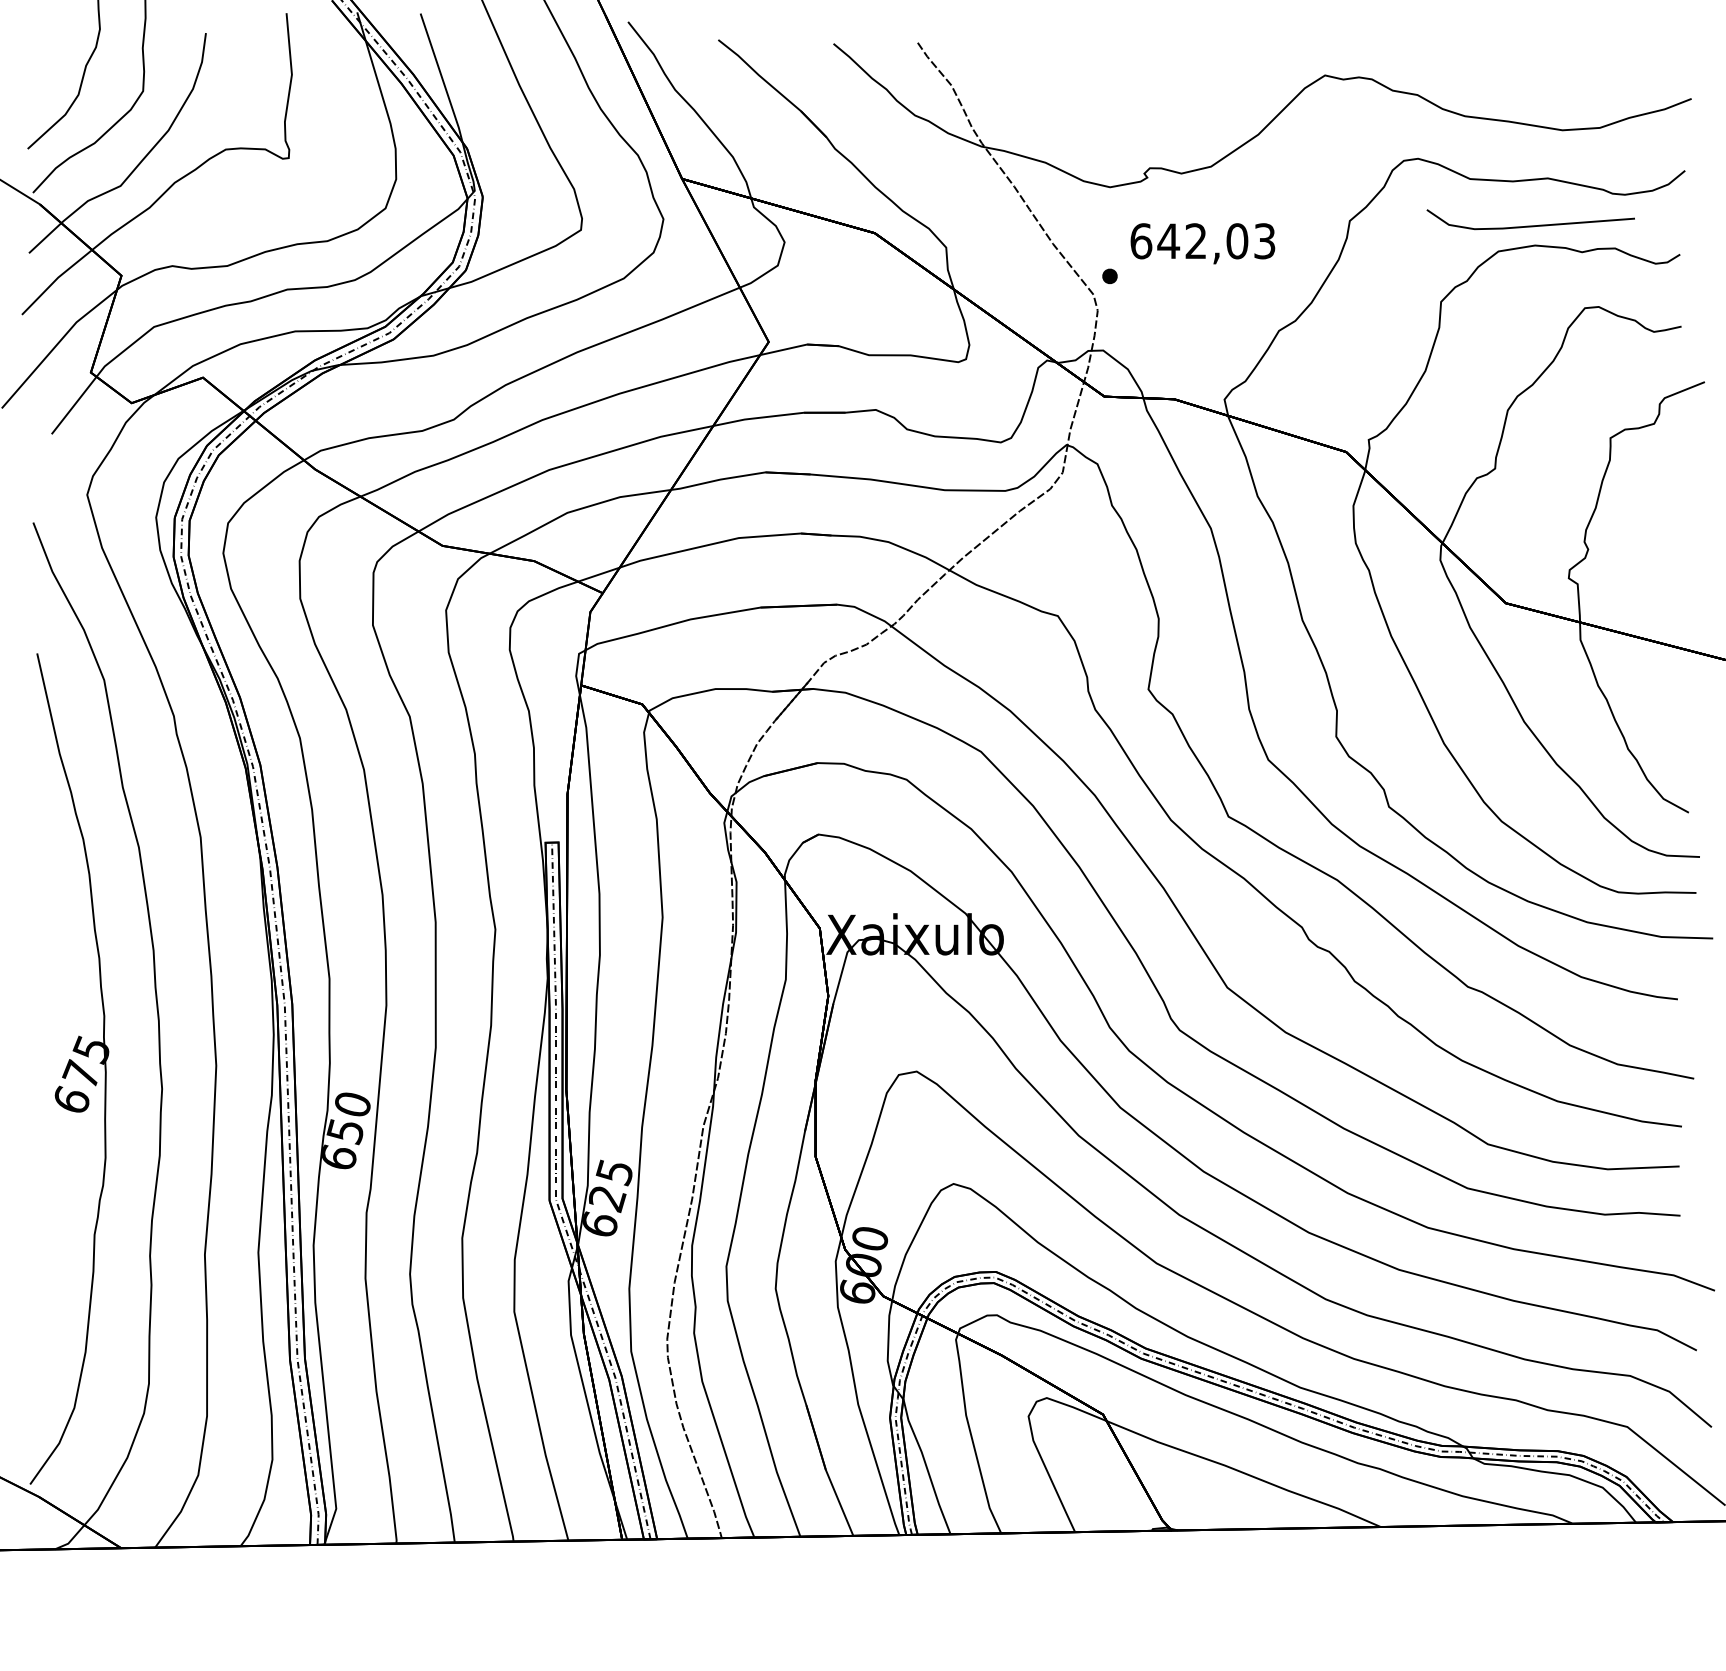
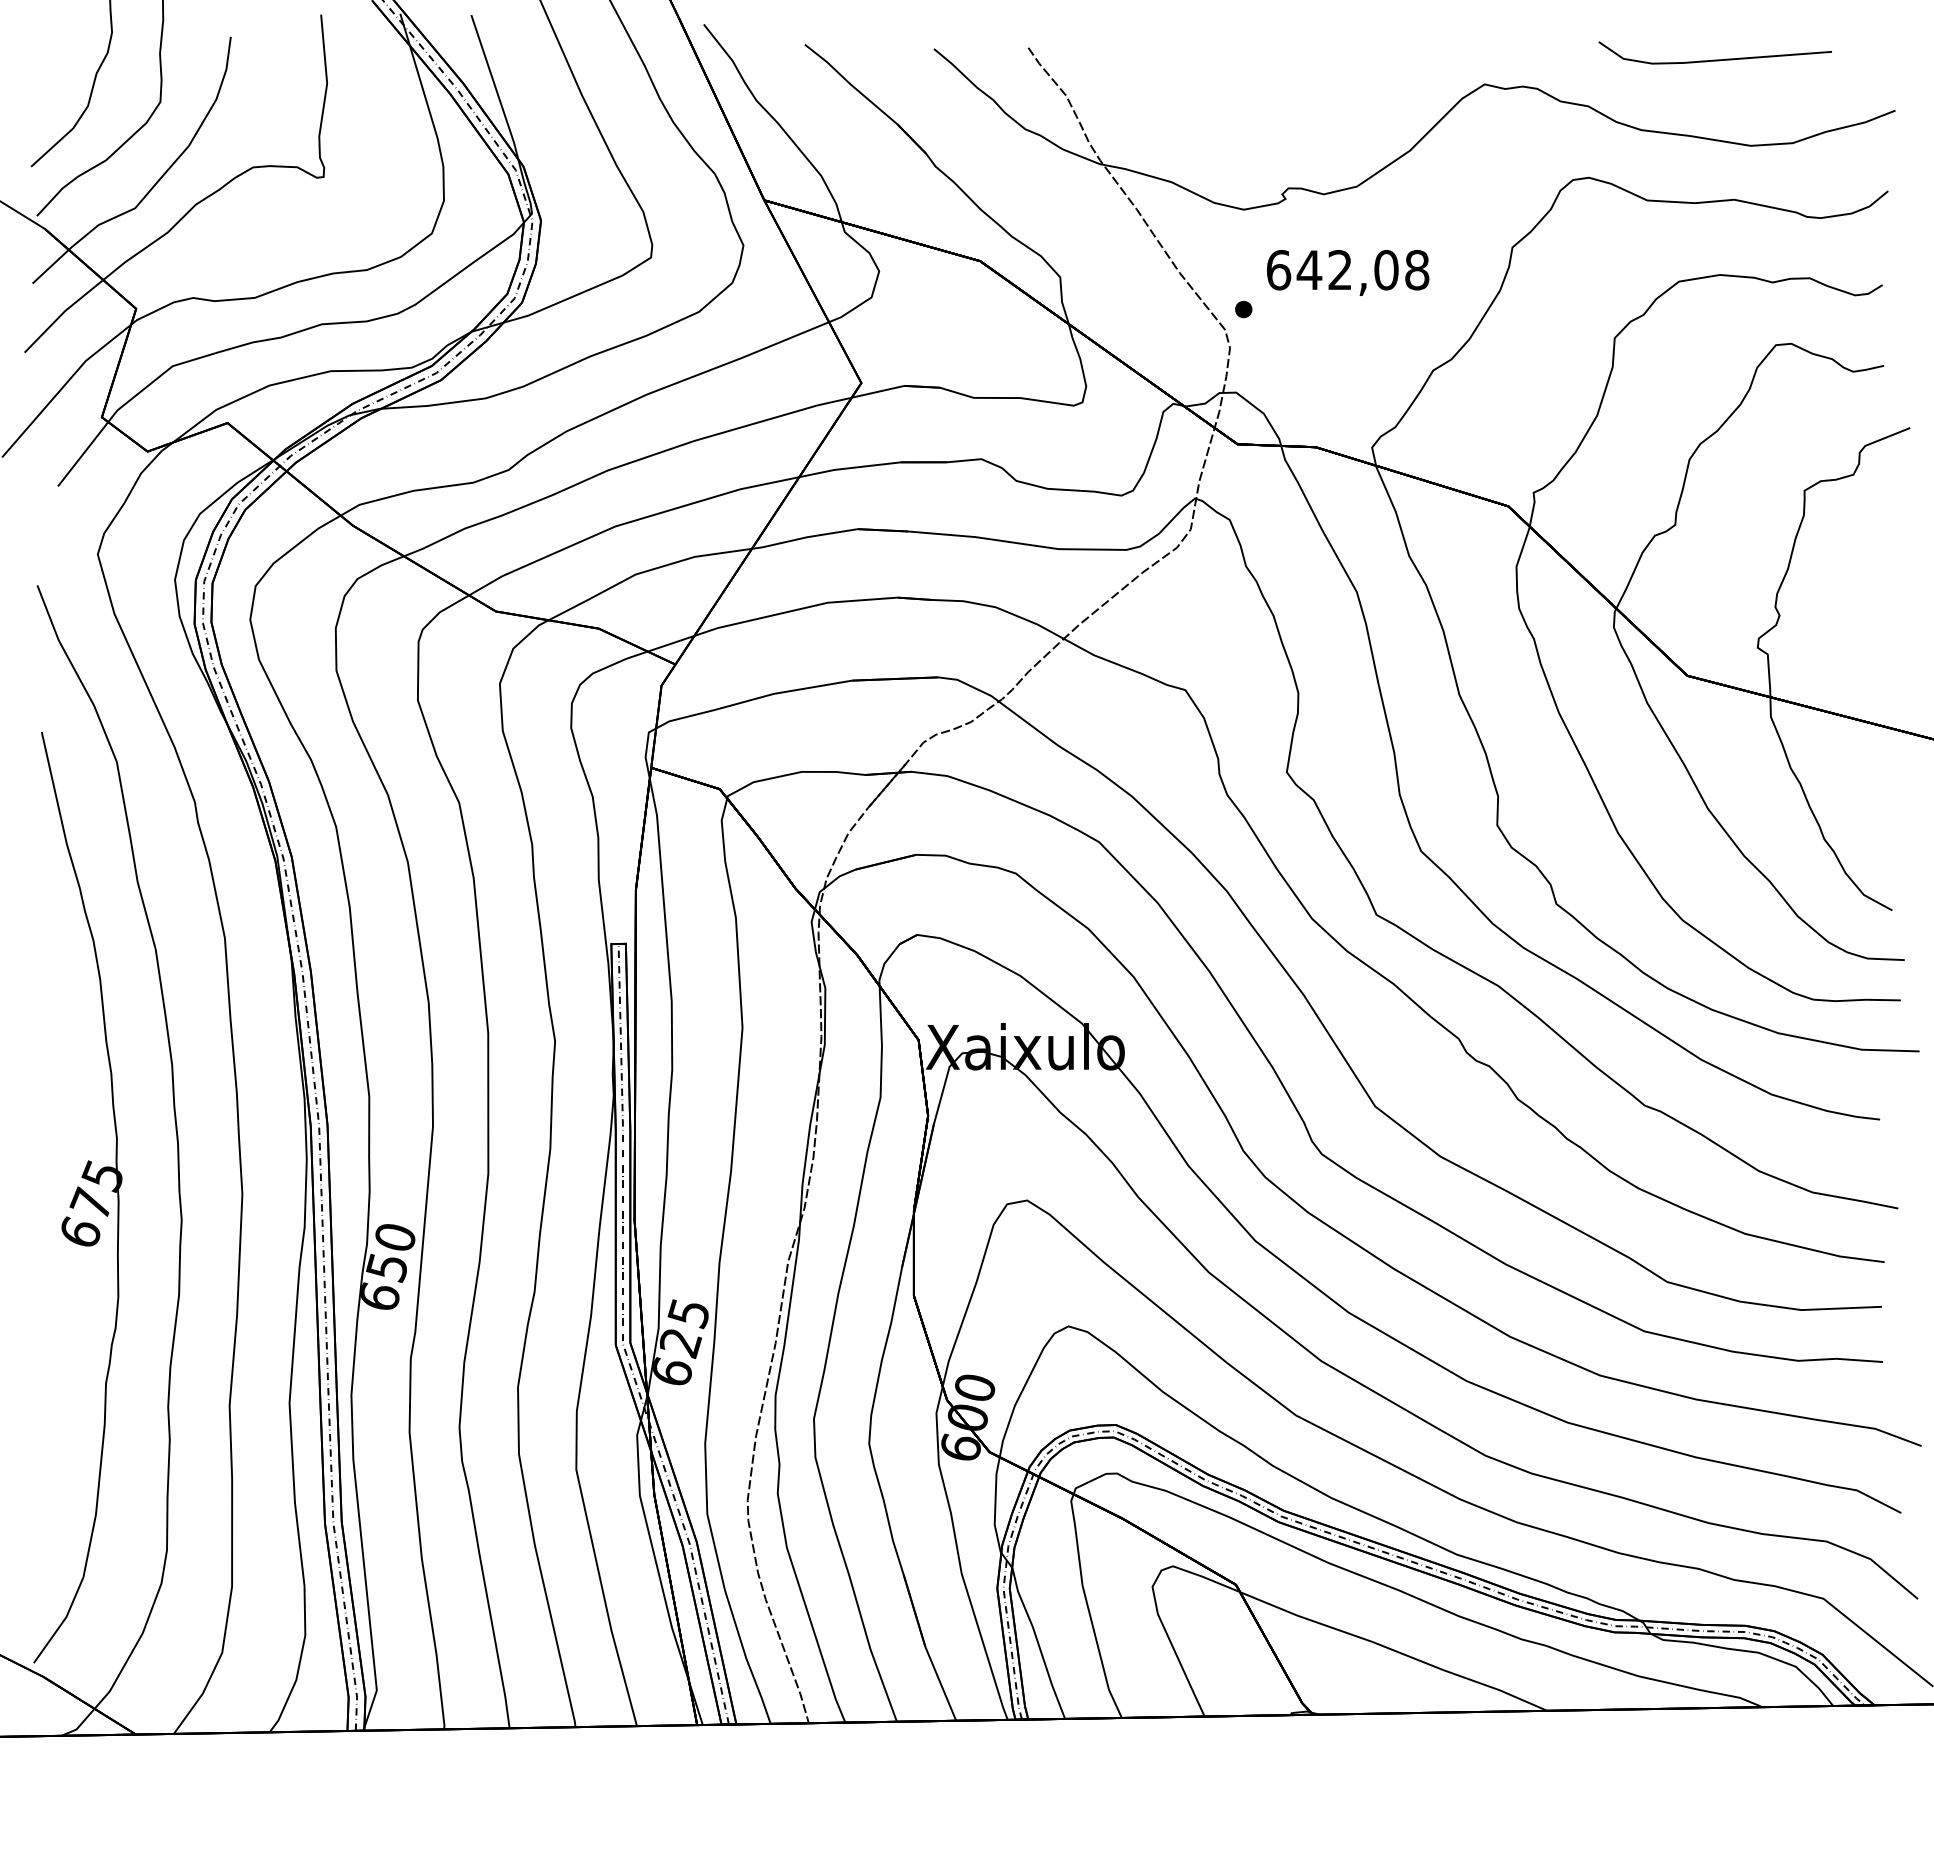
line: (1530, 225) -> (1714, 59), moved
text: (1265, 241) -> (1417, 270), 642,03 -> 642,08

